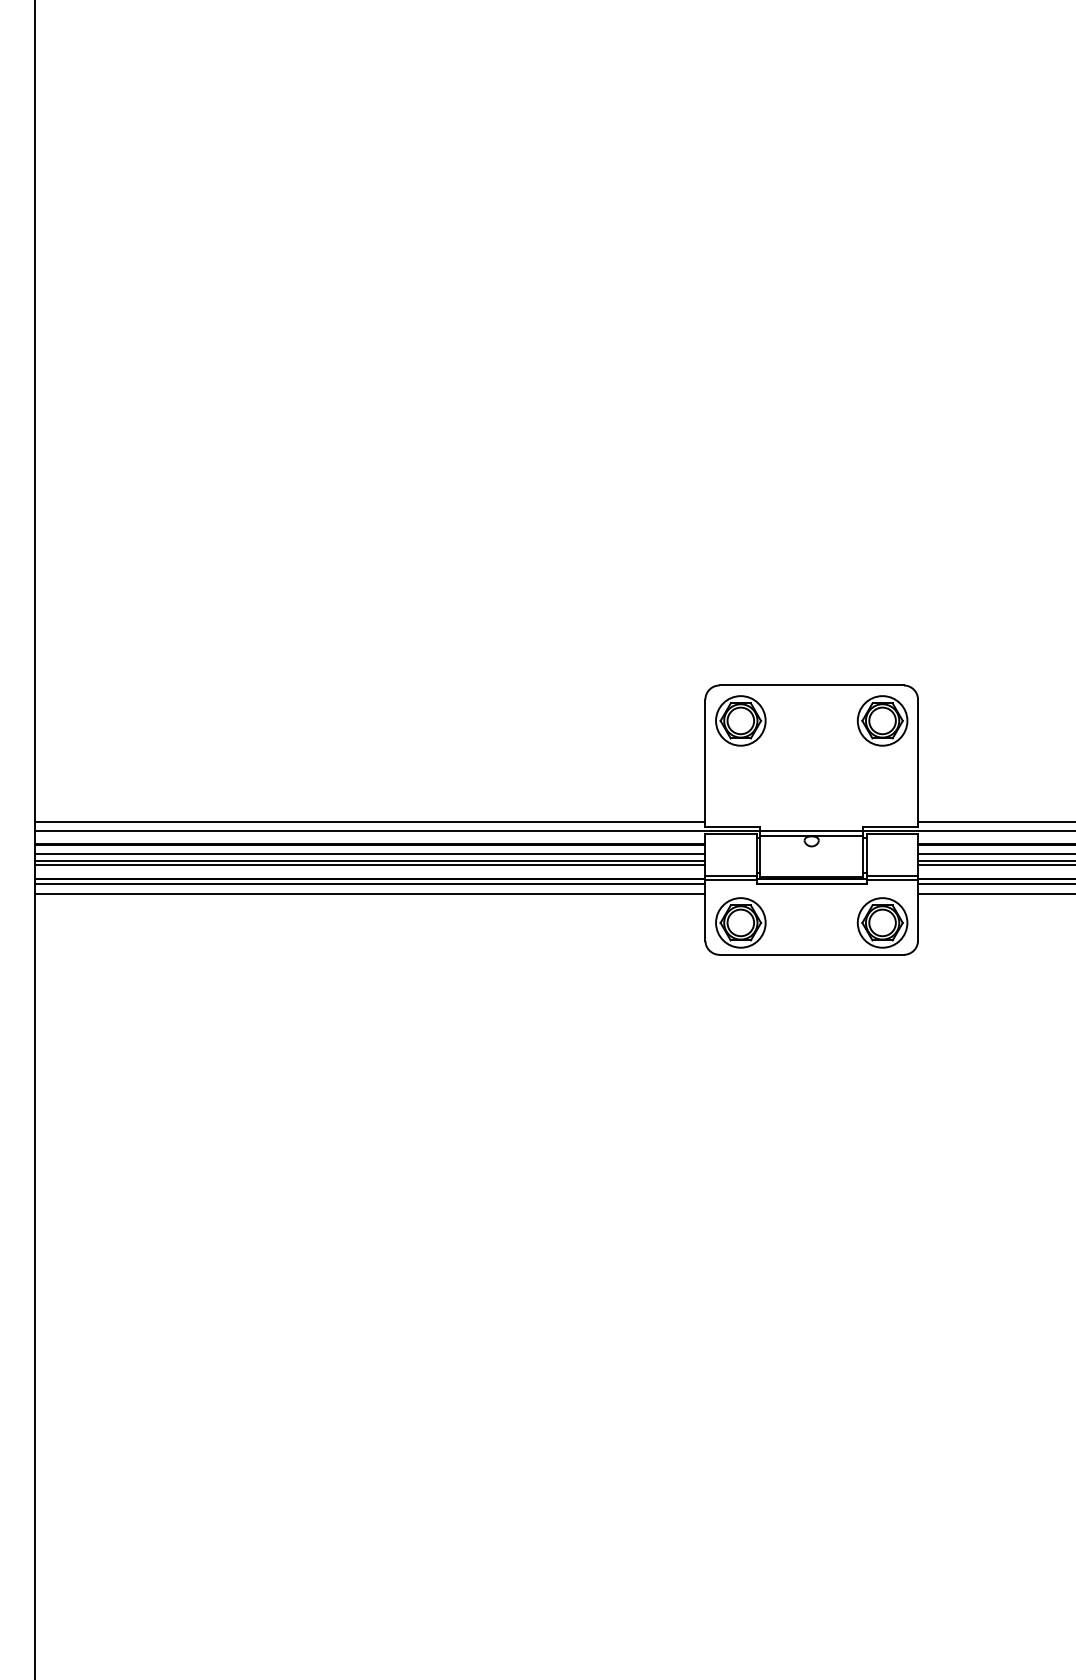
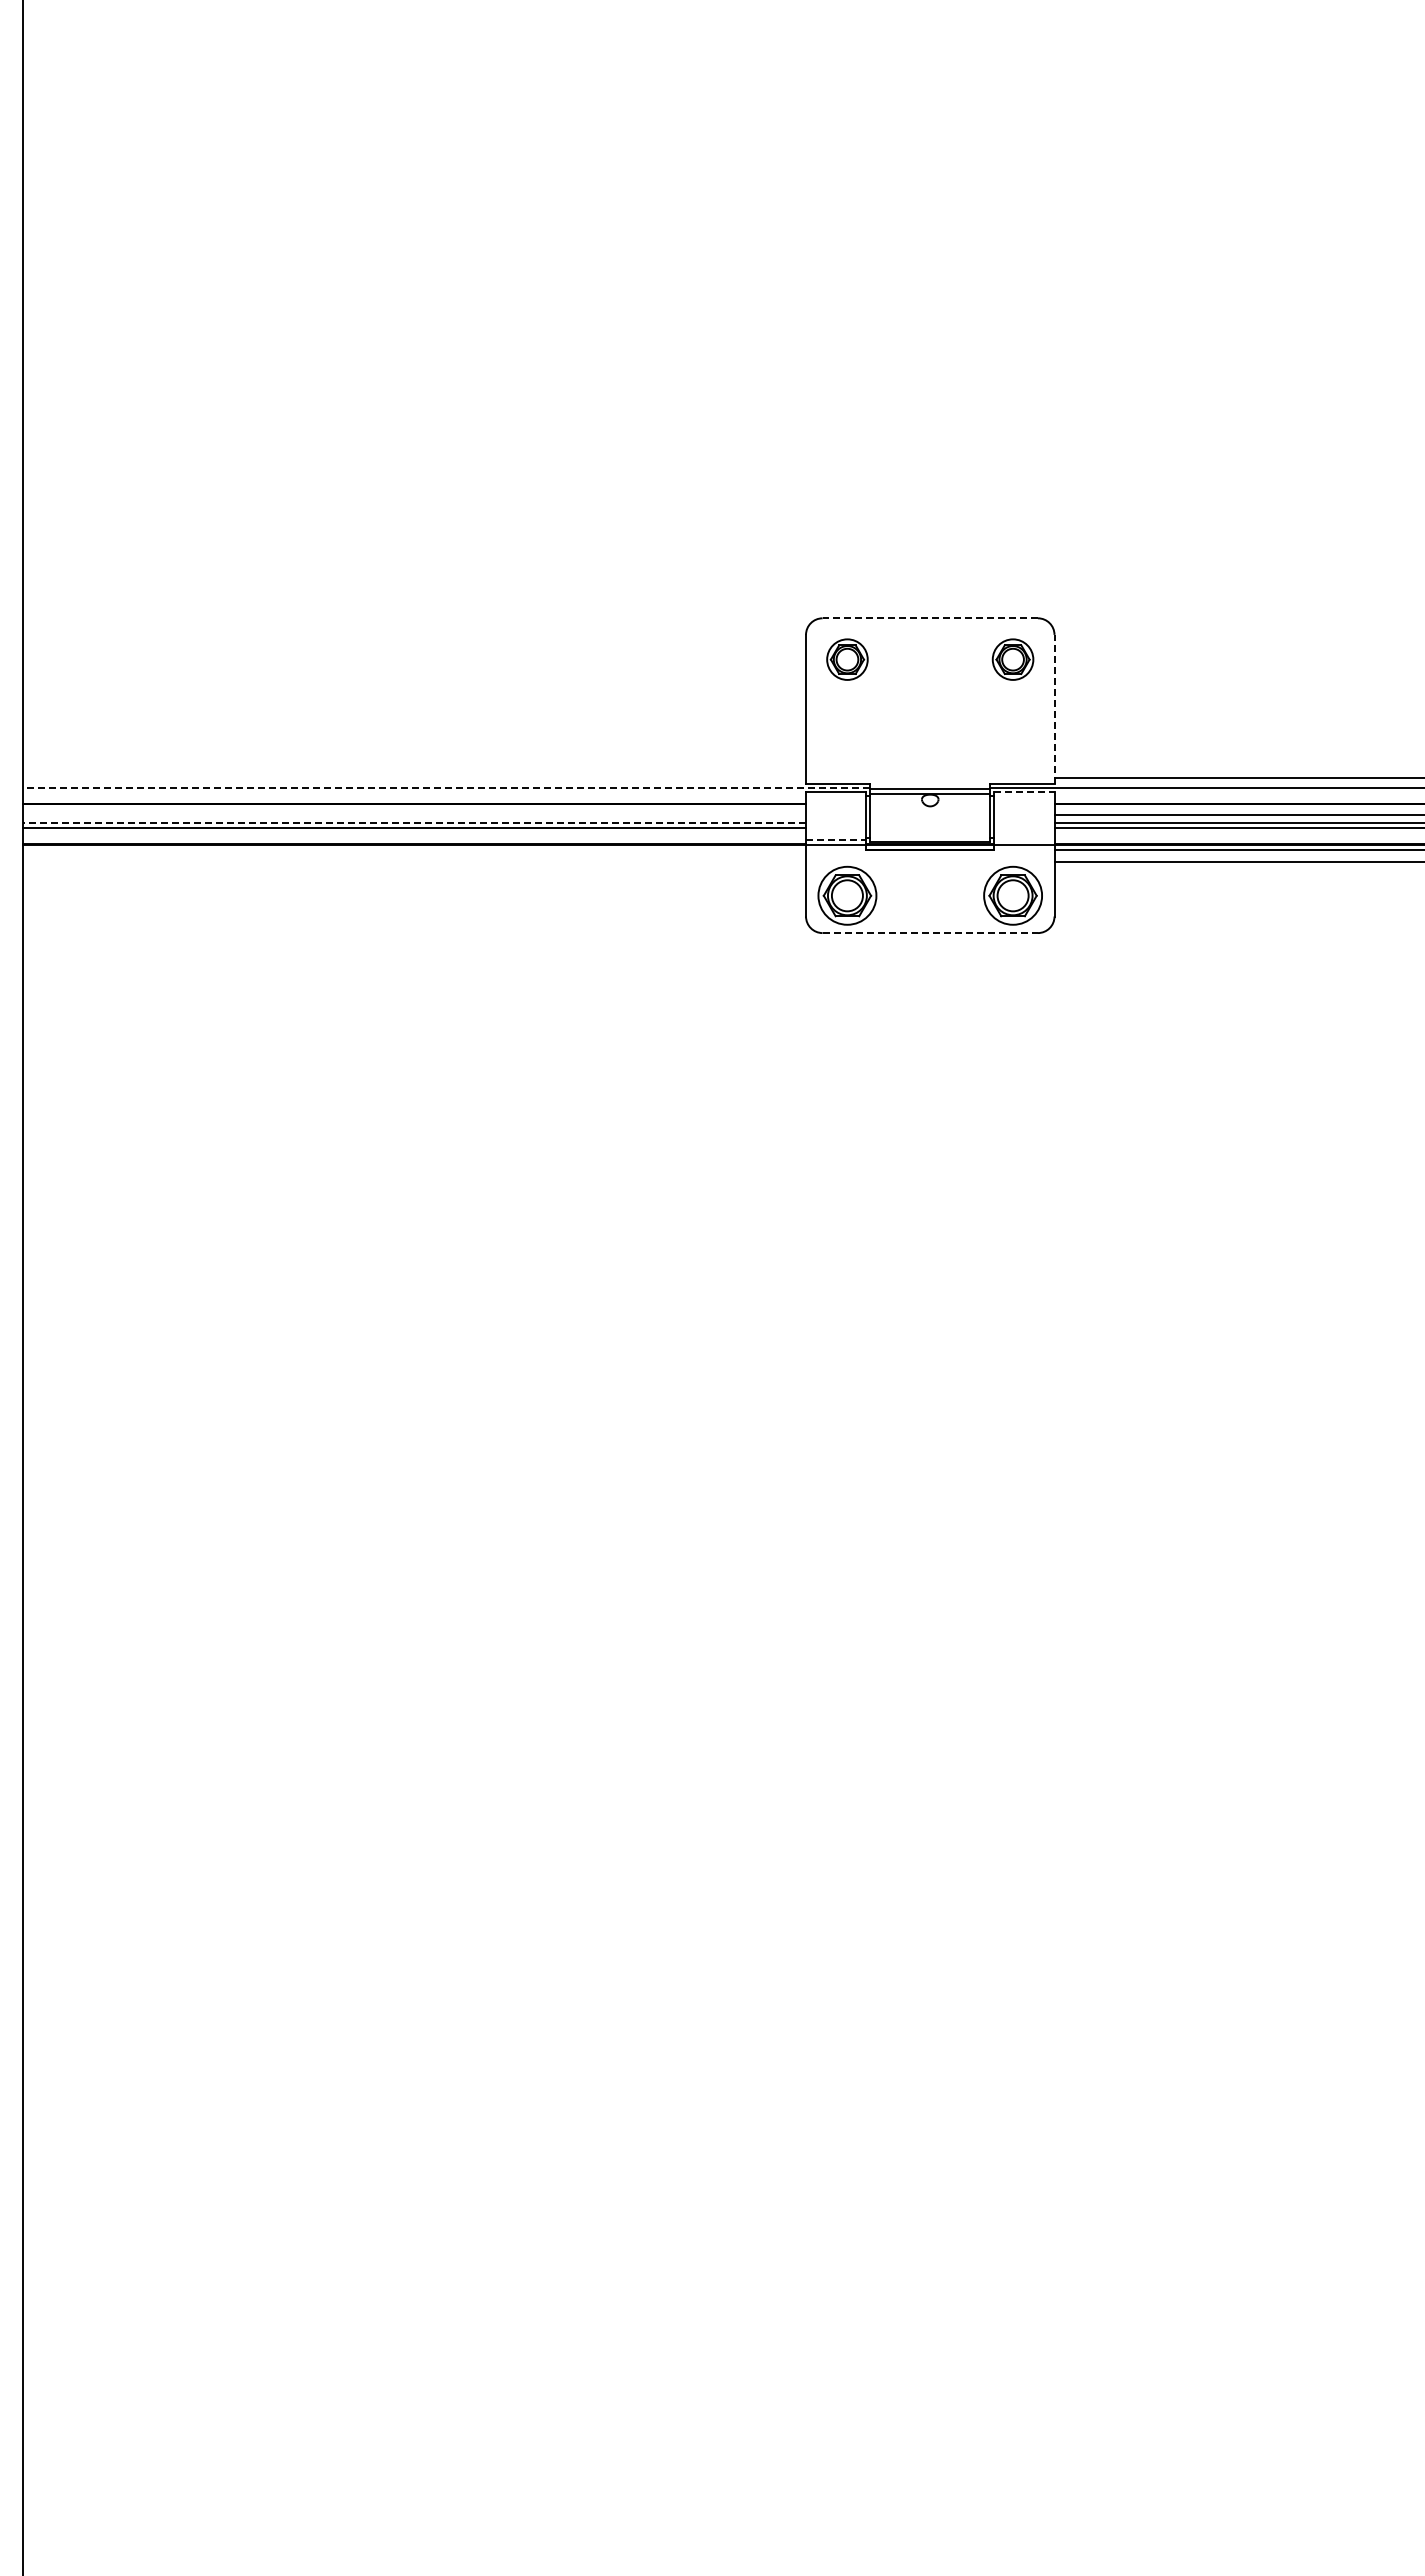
line: (811, 685) -> (930, 618), solid -> dashed
part: (740, 720) -> (847, 659), size x0.7
part: (882, 720) -> (1012, 659), size x0.7
line: (918, 763) -> (1054, 709), solid -> dashed
line: (370, 822) -> (414, 778), removed
line: (397, 831) -> (446, 788), solid -> dashed
line: (892, 834) -> (1024, 792), solid -> dashed
line: (370, 854) -> (414, 815), removed
line: (370, 861) -> (414, 823), solid -> dashed
line: (731, 875) -> (836, 840), solid -> dashed
line: (892, 875) -> (1024, 840), removed
line: (370, 884) -> (414, 850), removed
line: (370, 894) -> (414, 862), removed
line: (811, 955) -> (930, 933), solid -> dashed

